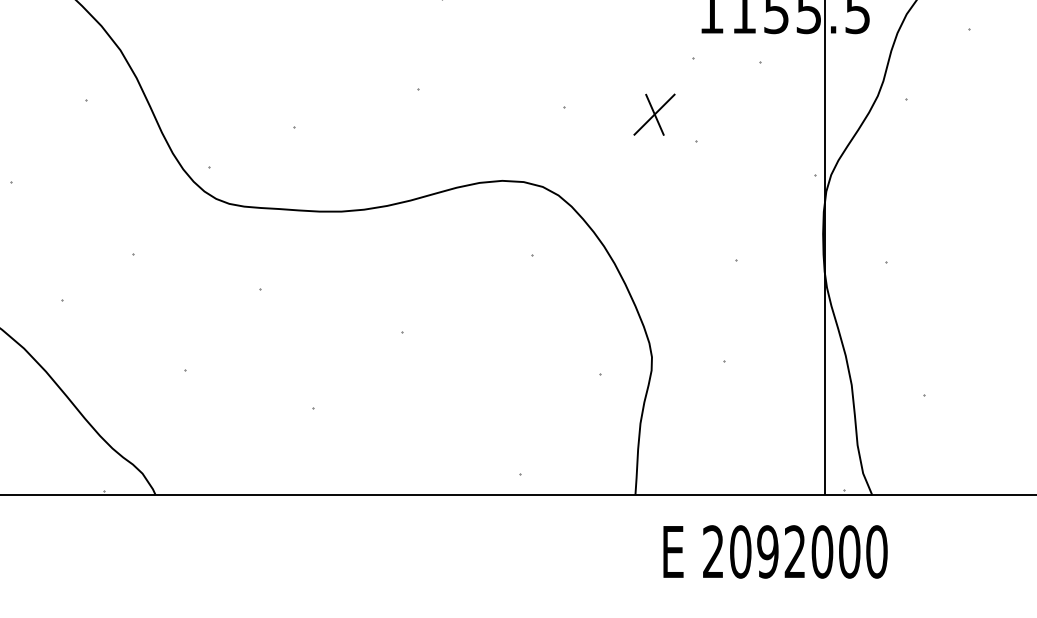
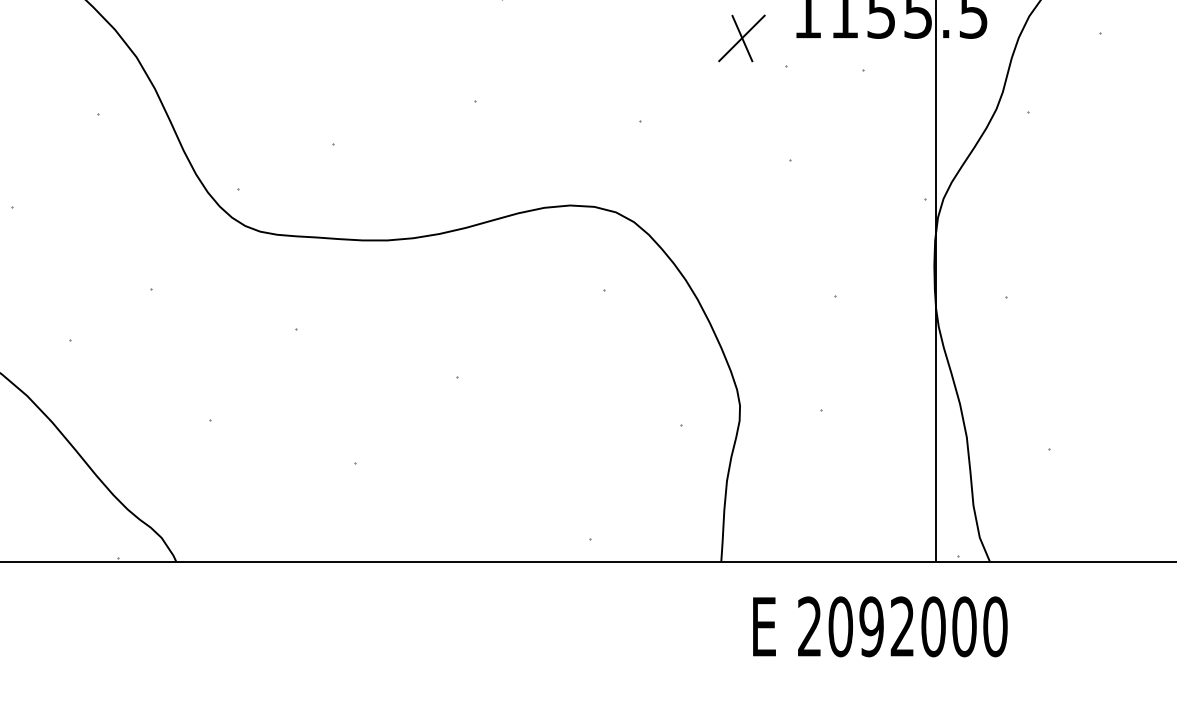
part: (654, 114) -> (741, 38), moved

